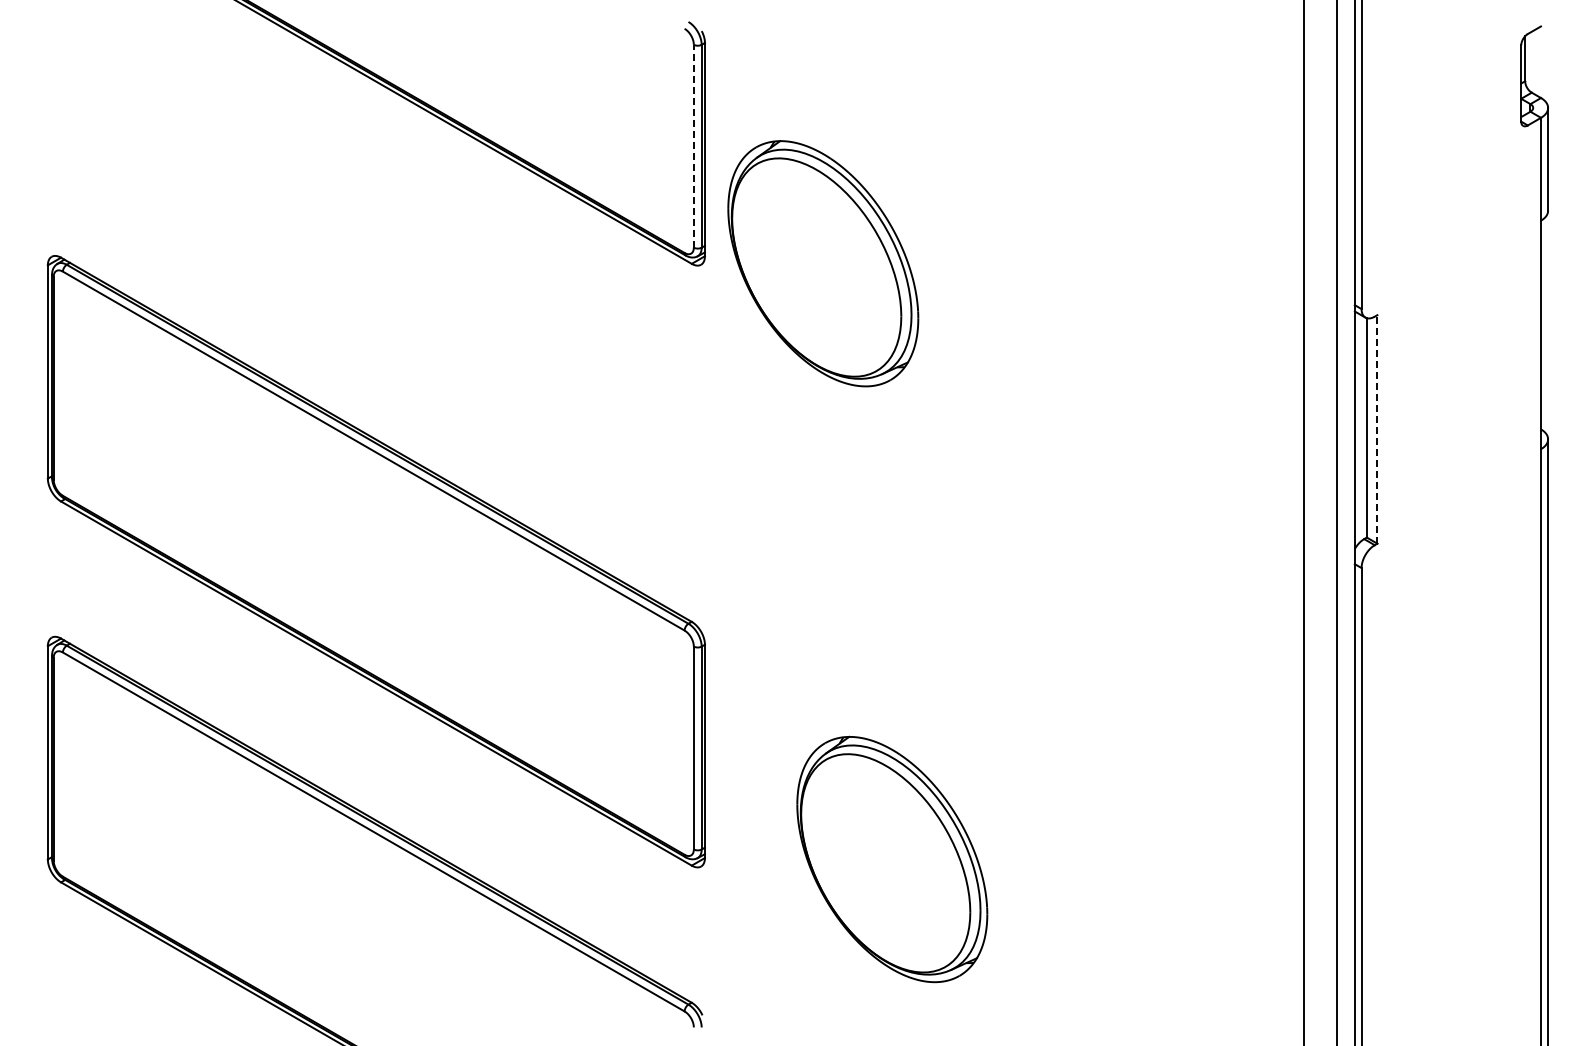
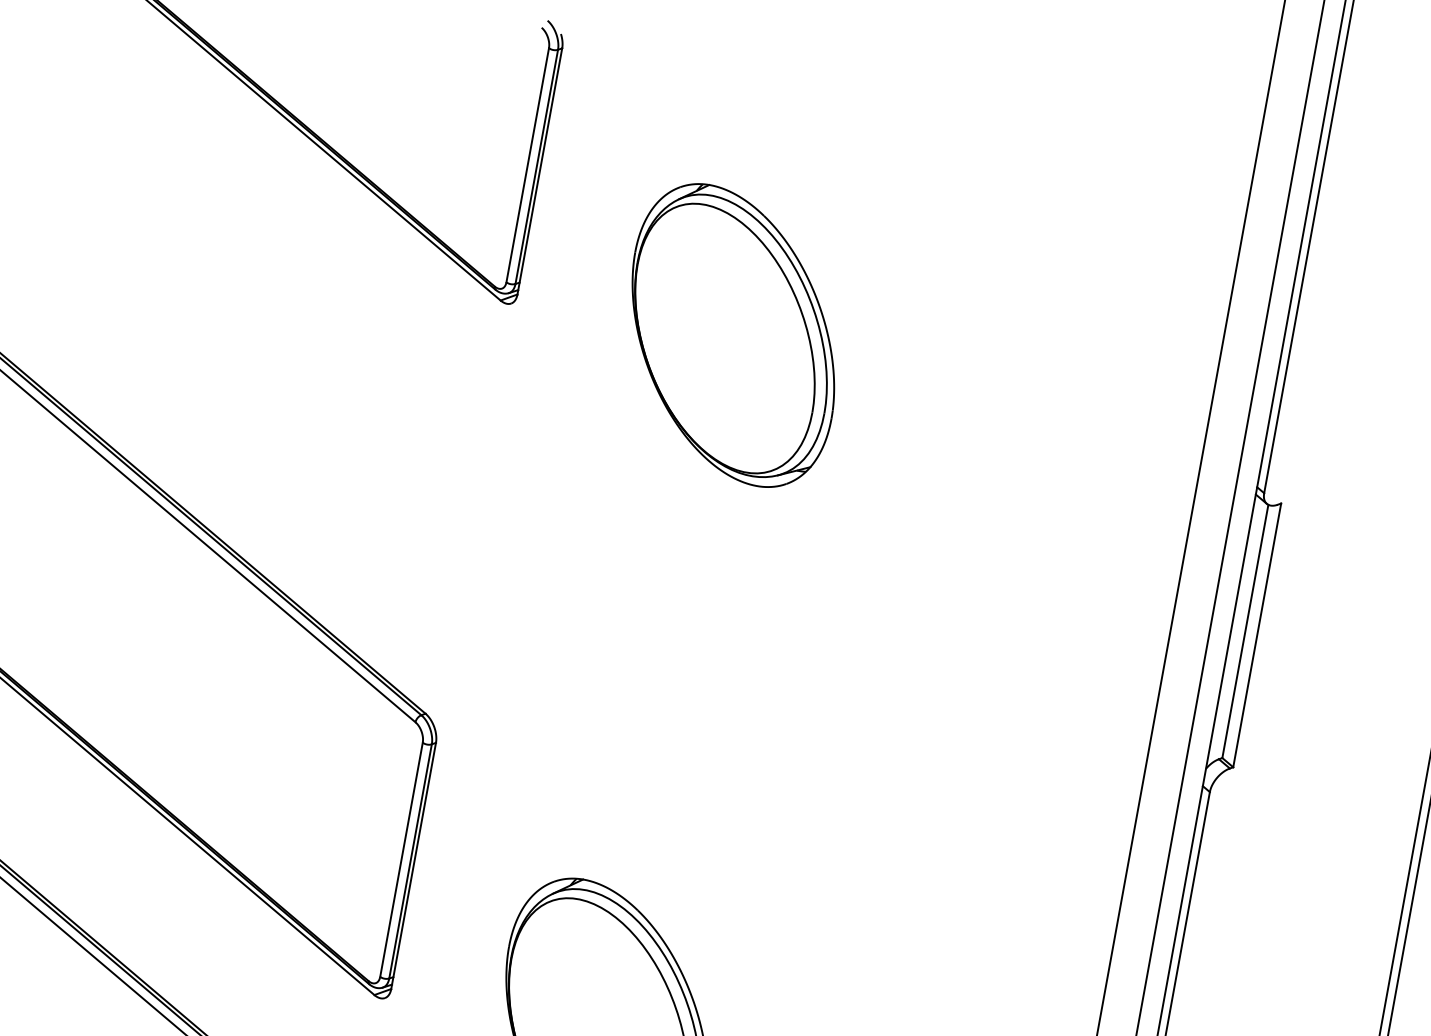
line: (693, 145) -> (527, 164), dashed -> solid
part: (823, 263) -> (733, 335), moved
line: (1377, 428) -> (1257, 634), dashed -> solid

